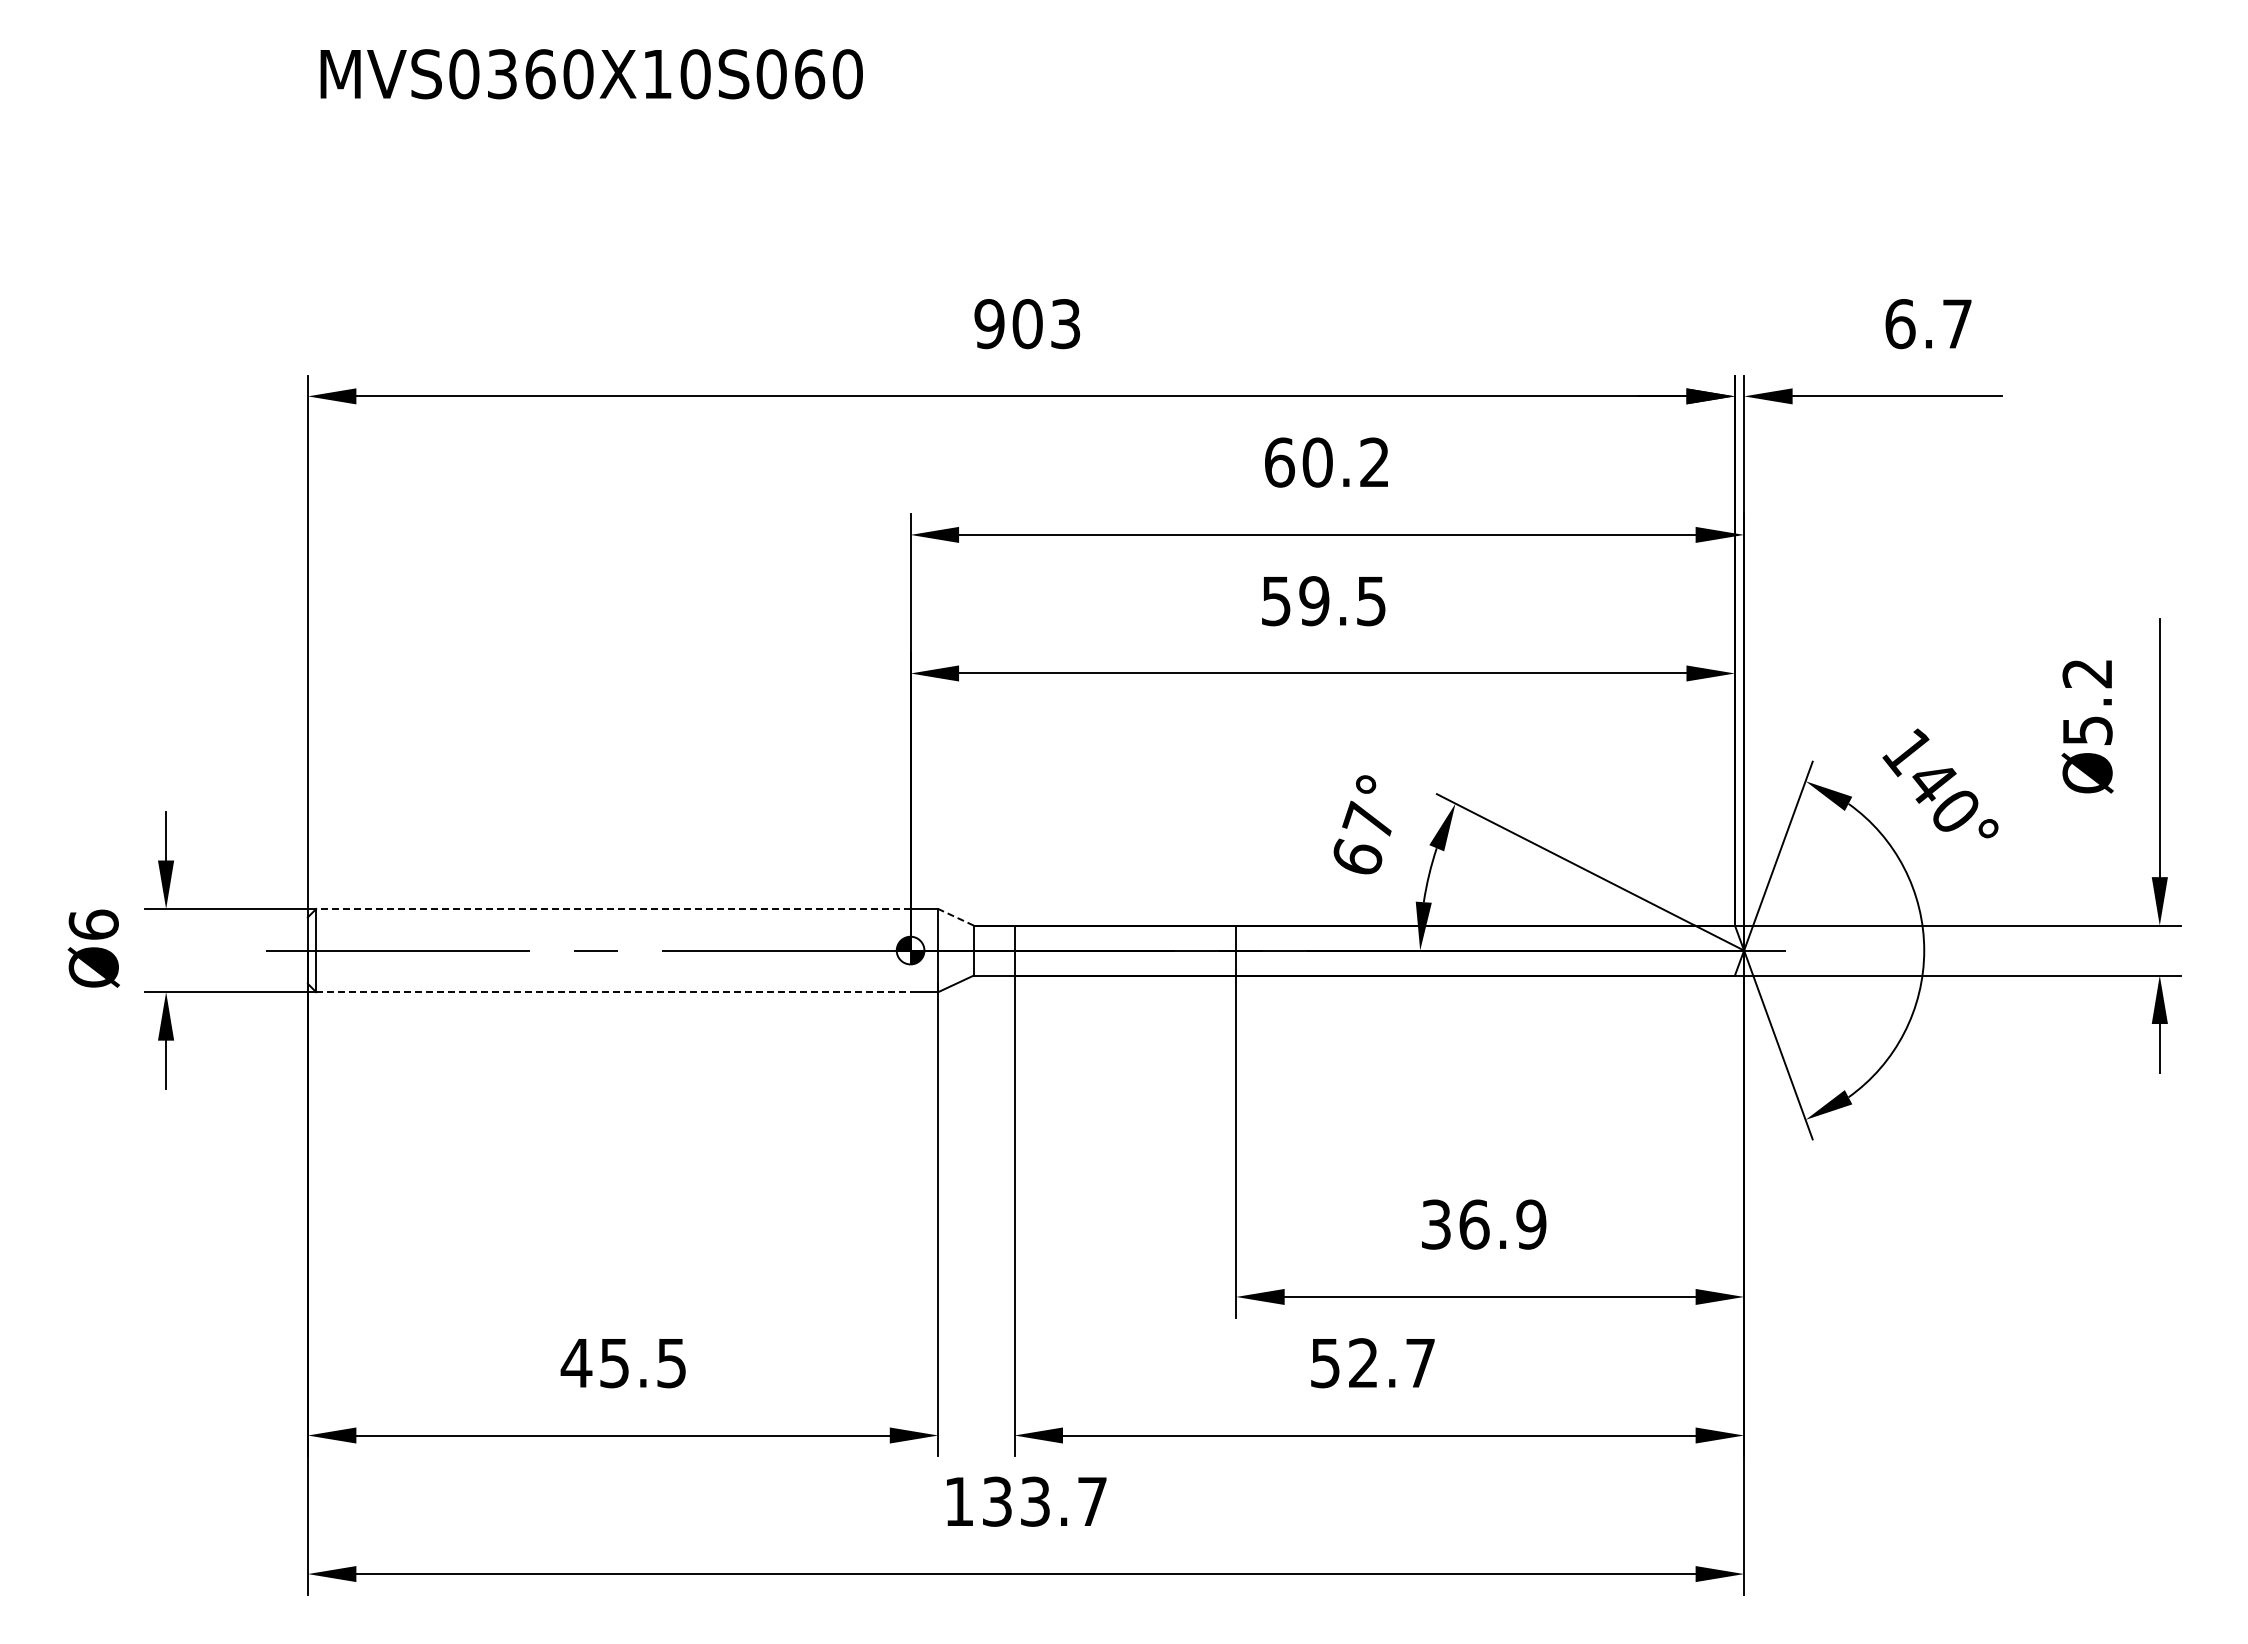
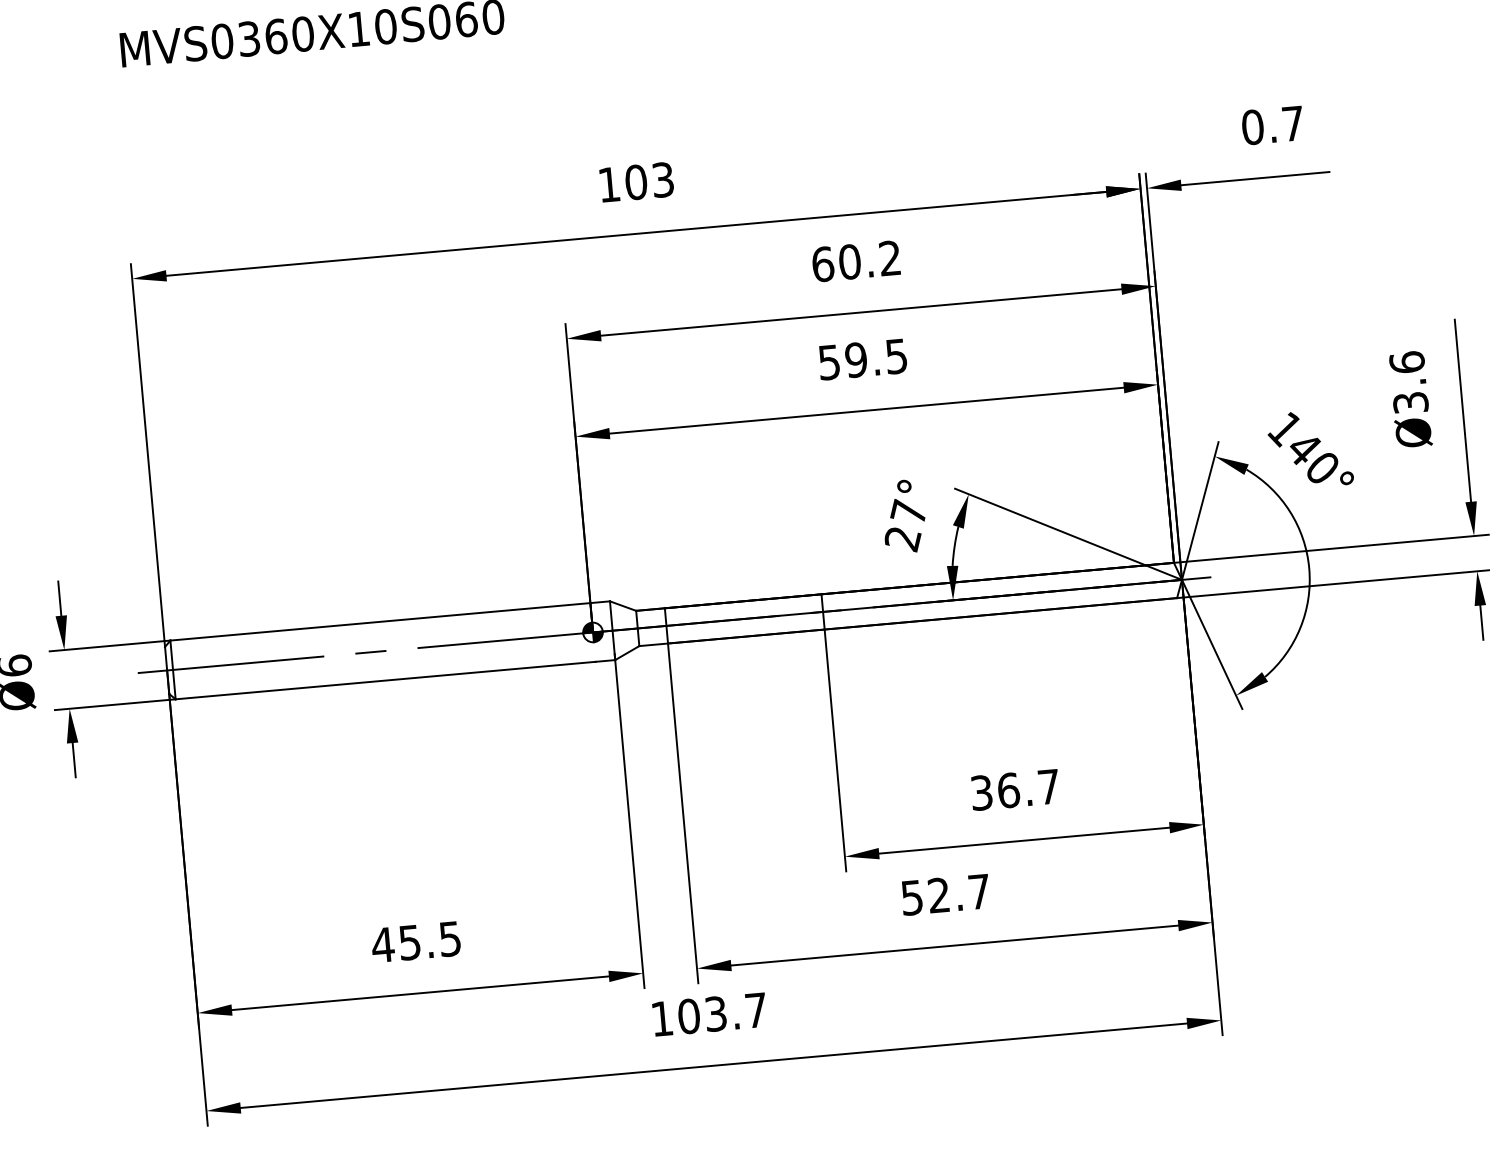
text: (989, 324) -> (609, 185), 903 -> 103
text: (1900, 324) -> (1253, 127), 6.7 -> 0.7
text: (2087, 701) -> (1408, 382), Ø5.2 -> Ø3.6
text: (1357, 858) -> (902, 539), 67° -> 27°
line: (612, 909) -> (379, 622), dashed -> solid
line: (956, 917) -> (623, 606), dashed -> solid
line: (613, 992) -> (385, 680), dashed -> solid
text: (1531, 1224) -> (1049, 786), 36.9 -> 36.7
text: (997, 1501) -> (689, 1016), 133.7 -> 103.7

